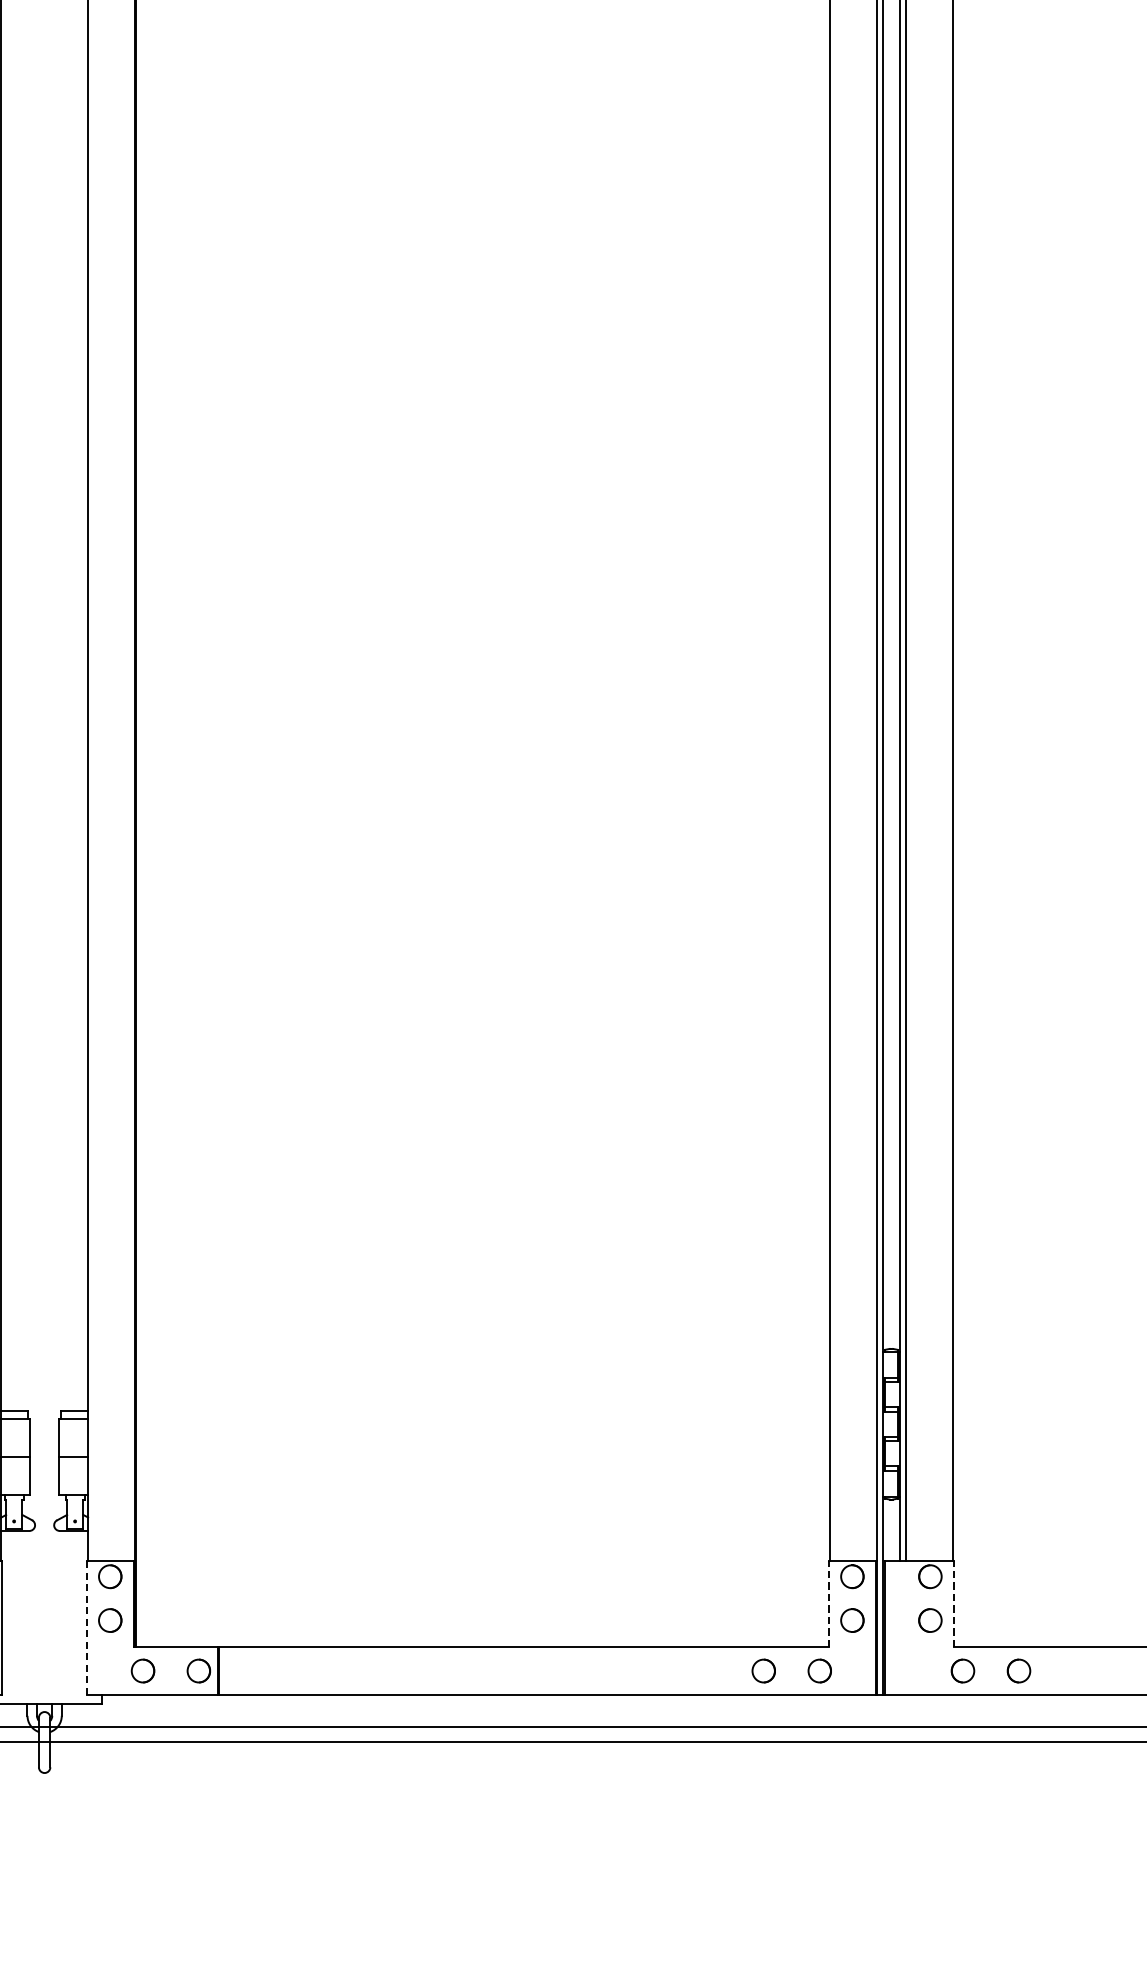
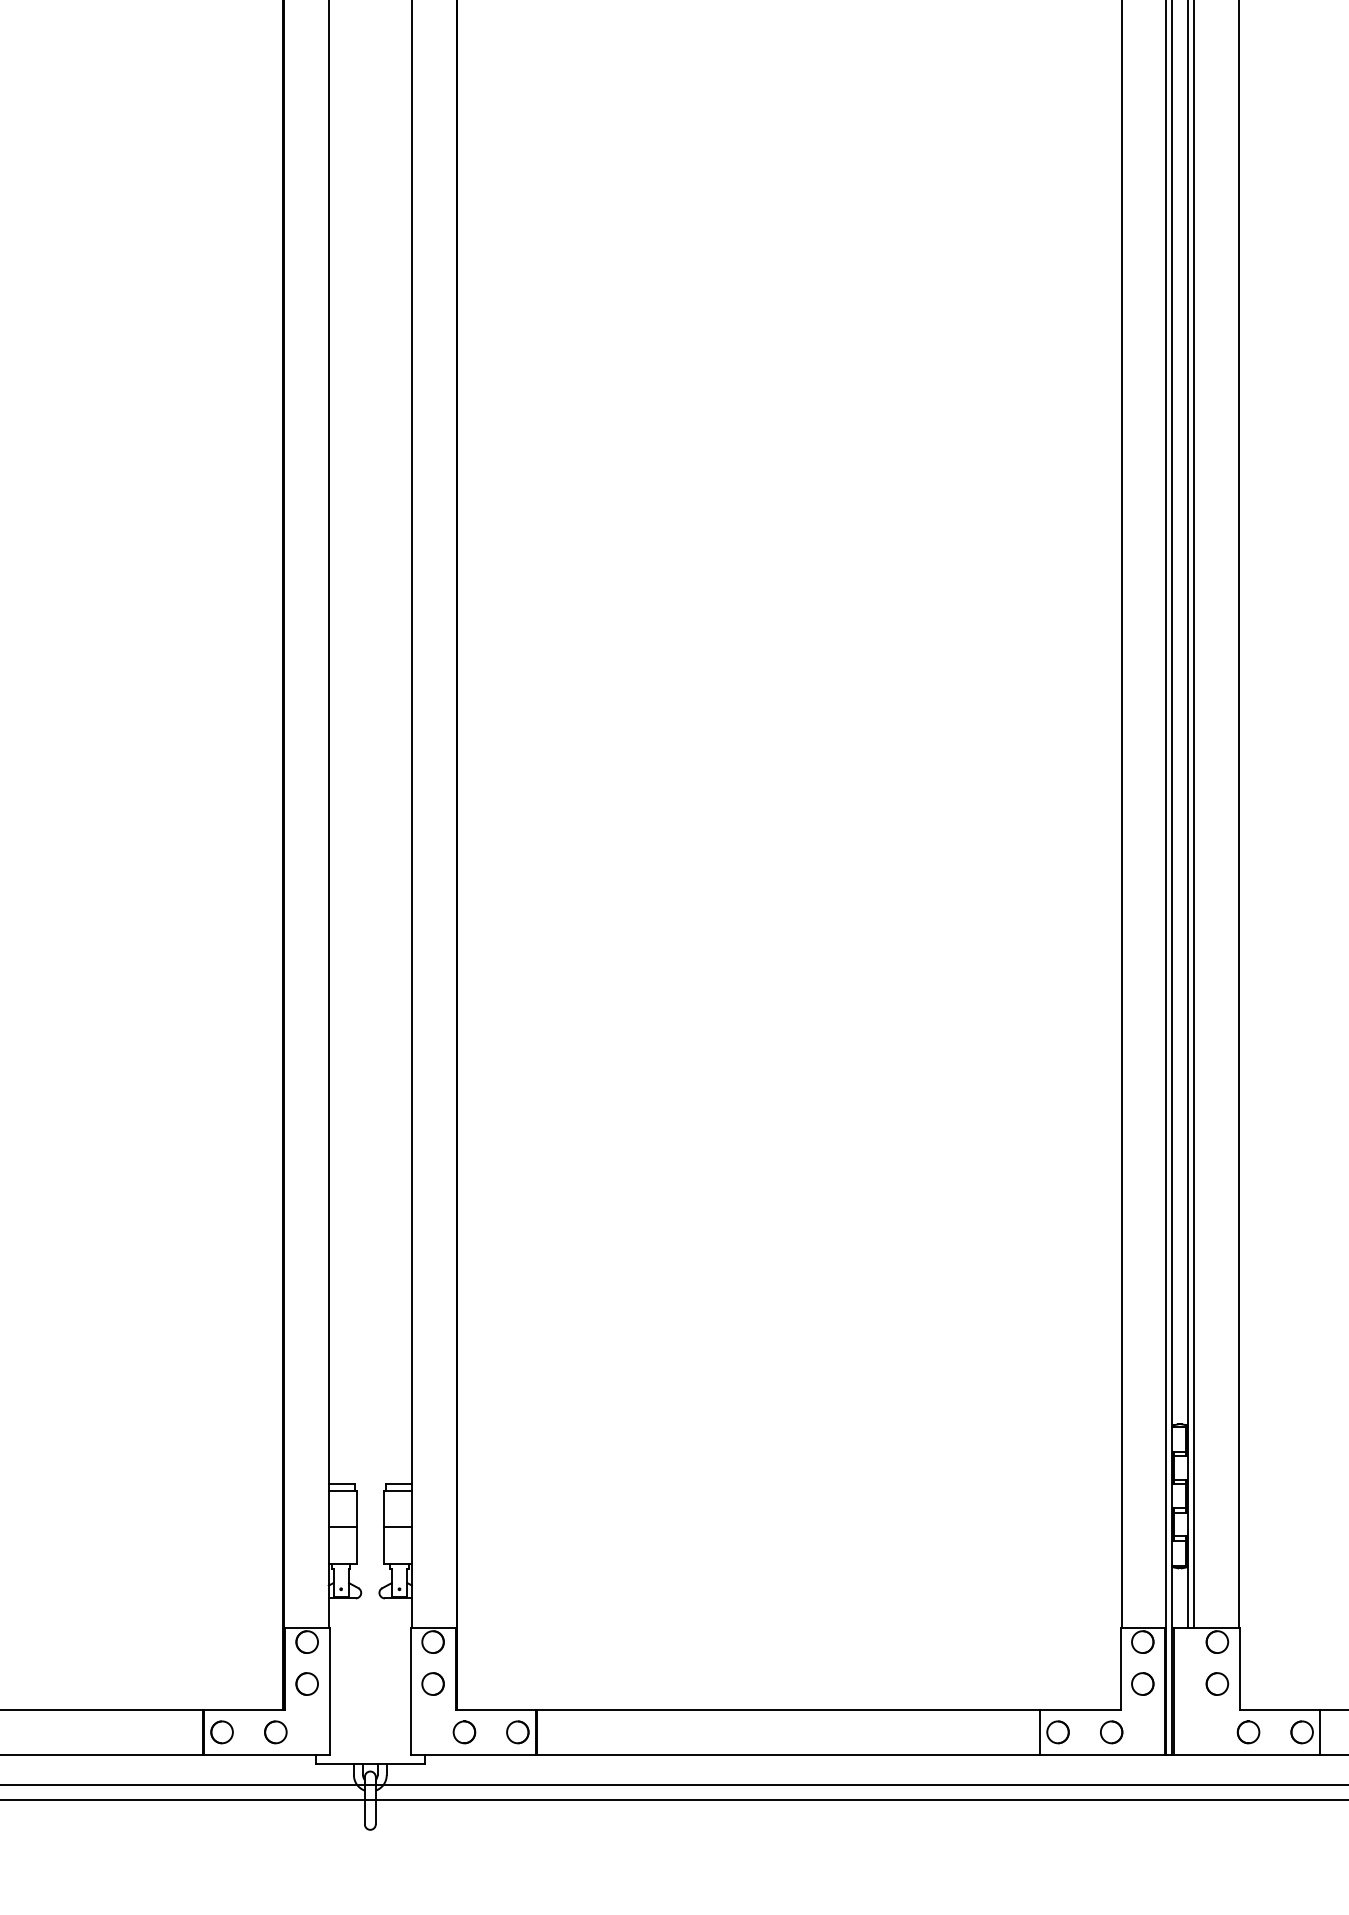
line: (829, 1604) -> (1120, 1668), dashed -> solid
line: (953, 1604) -> (1239, 1668), dashed -> solid
line: (86, 1628) -> (410, 1691), dashed -> solid
line: (745, 1671) -> (1040, 1732), added
line: (1037, 1671) -> (1319, 1732), added

